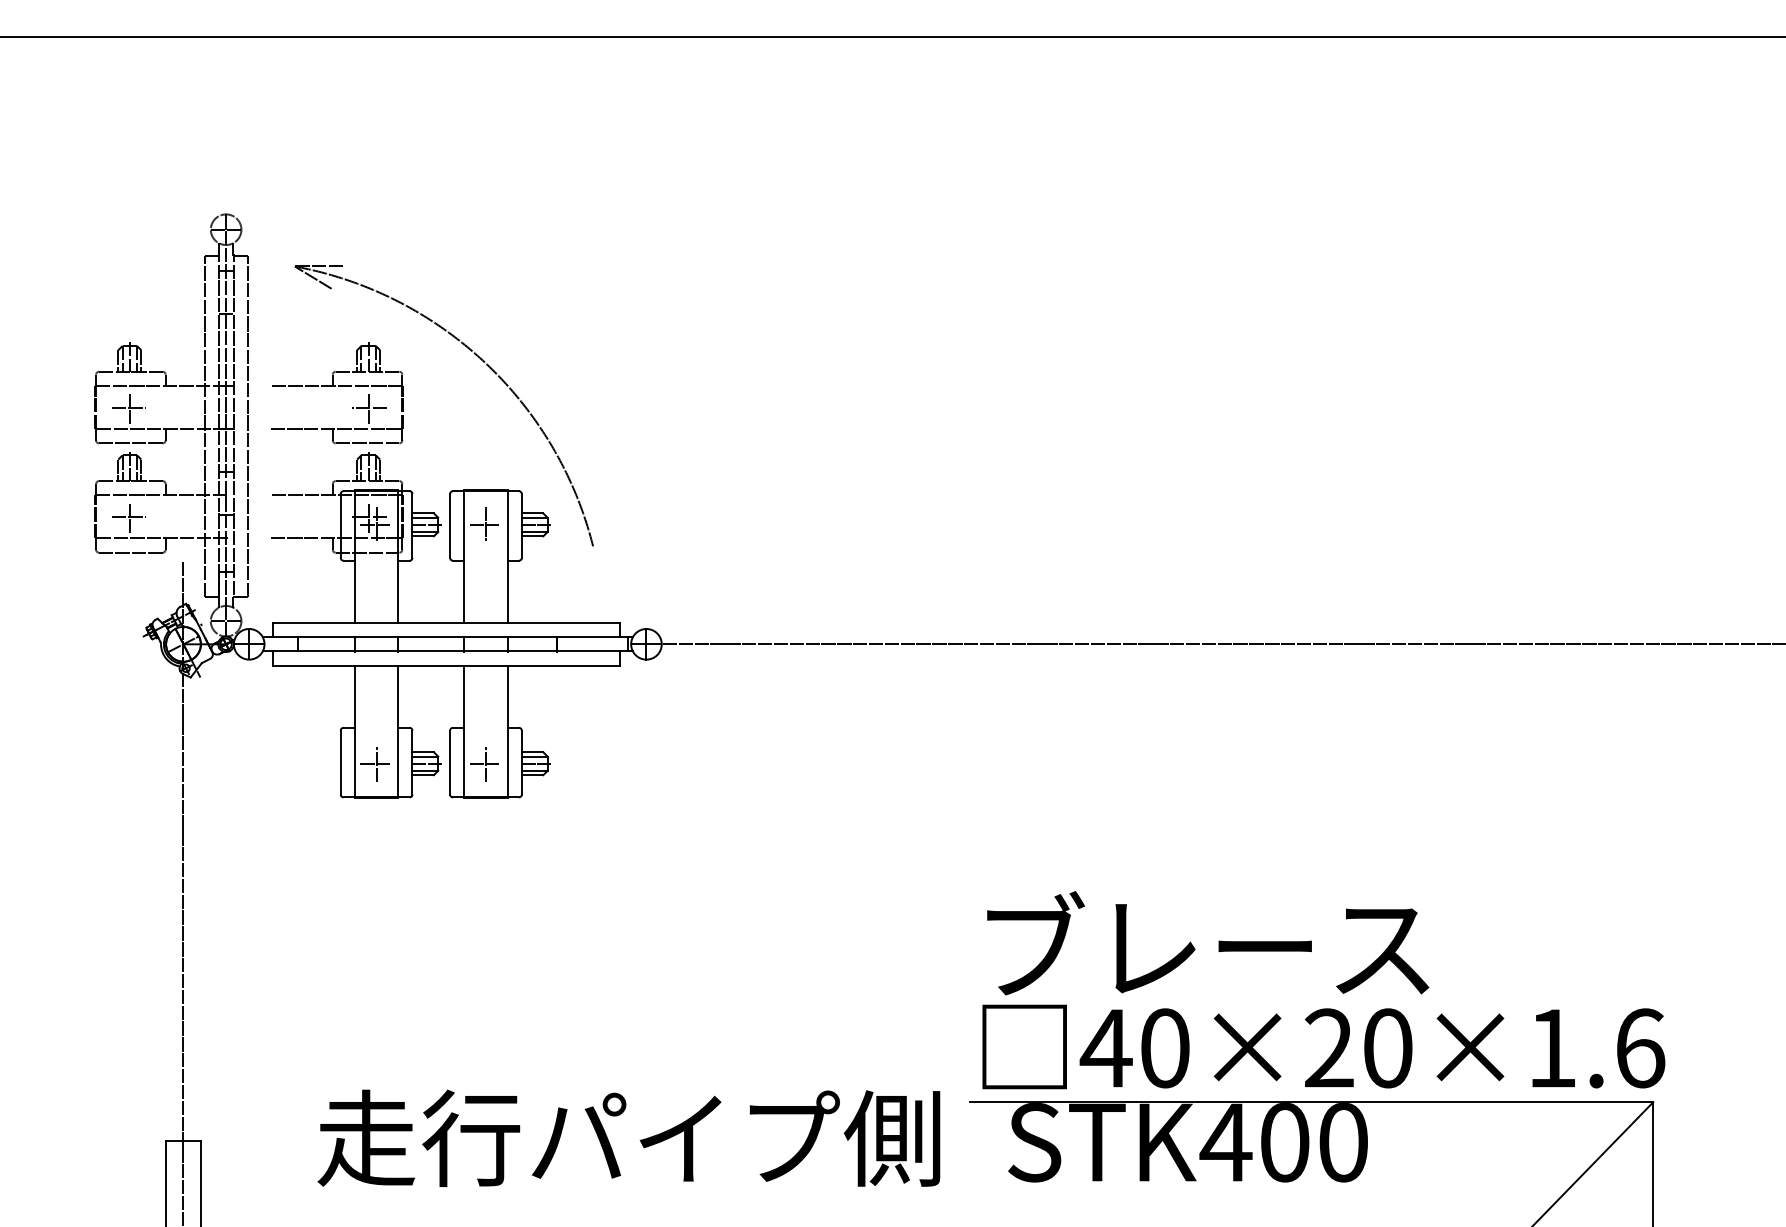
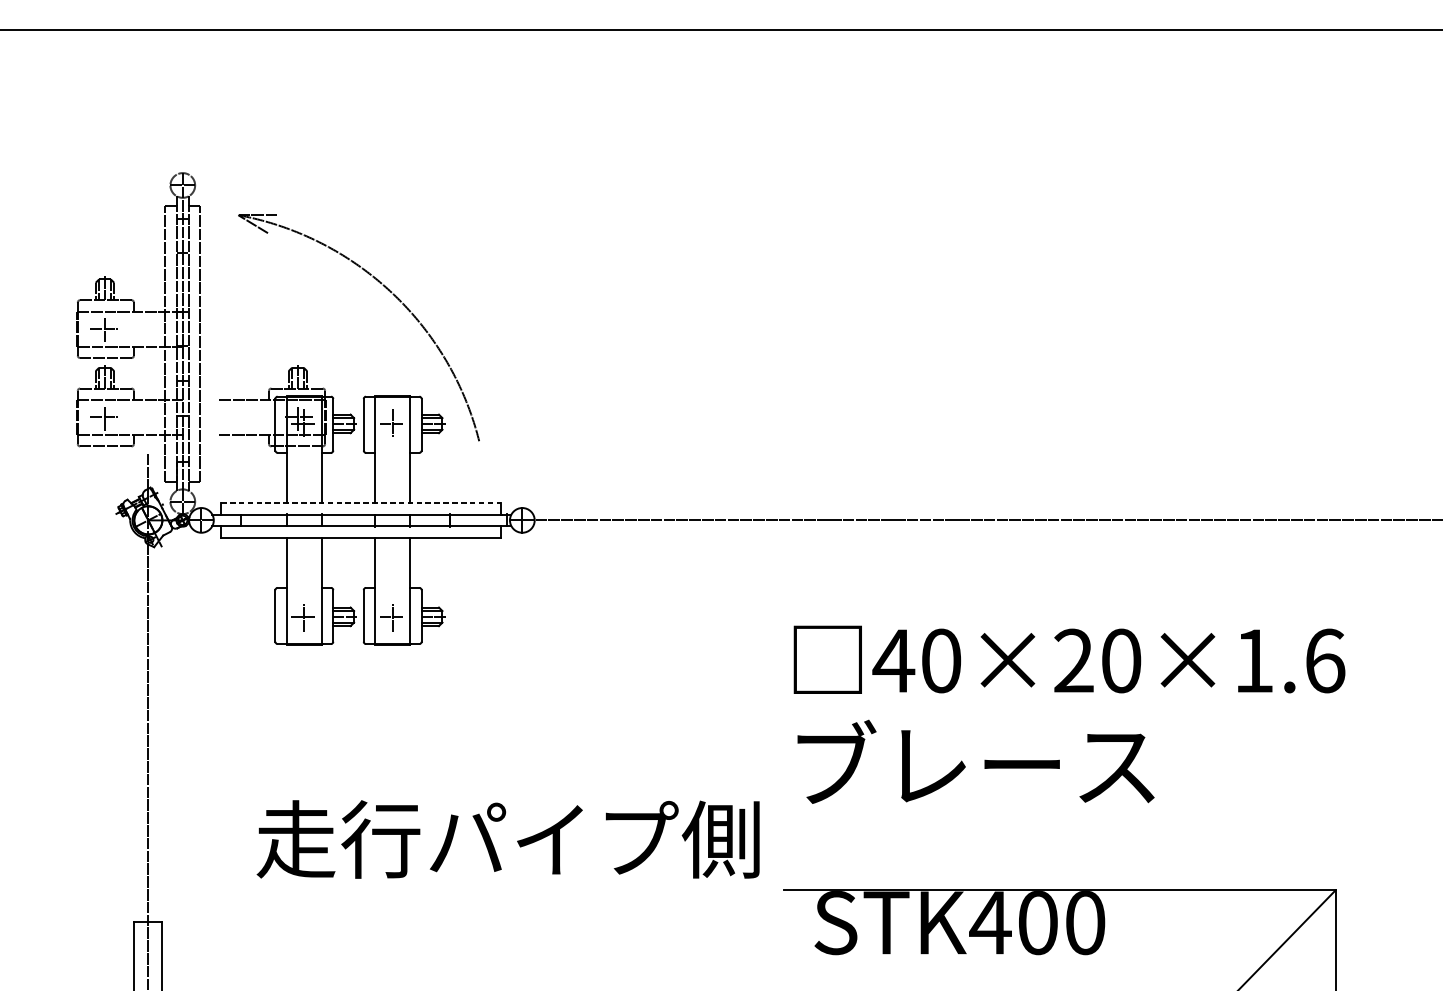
part: (338, 386) -> (273, 312), removed
line: (446, 622) -> (360, 502), solid -> dashed
text: (1323, 1046) -> (1069, 659), moved
text: (628, 1137) -> (507, 838), moved

